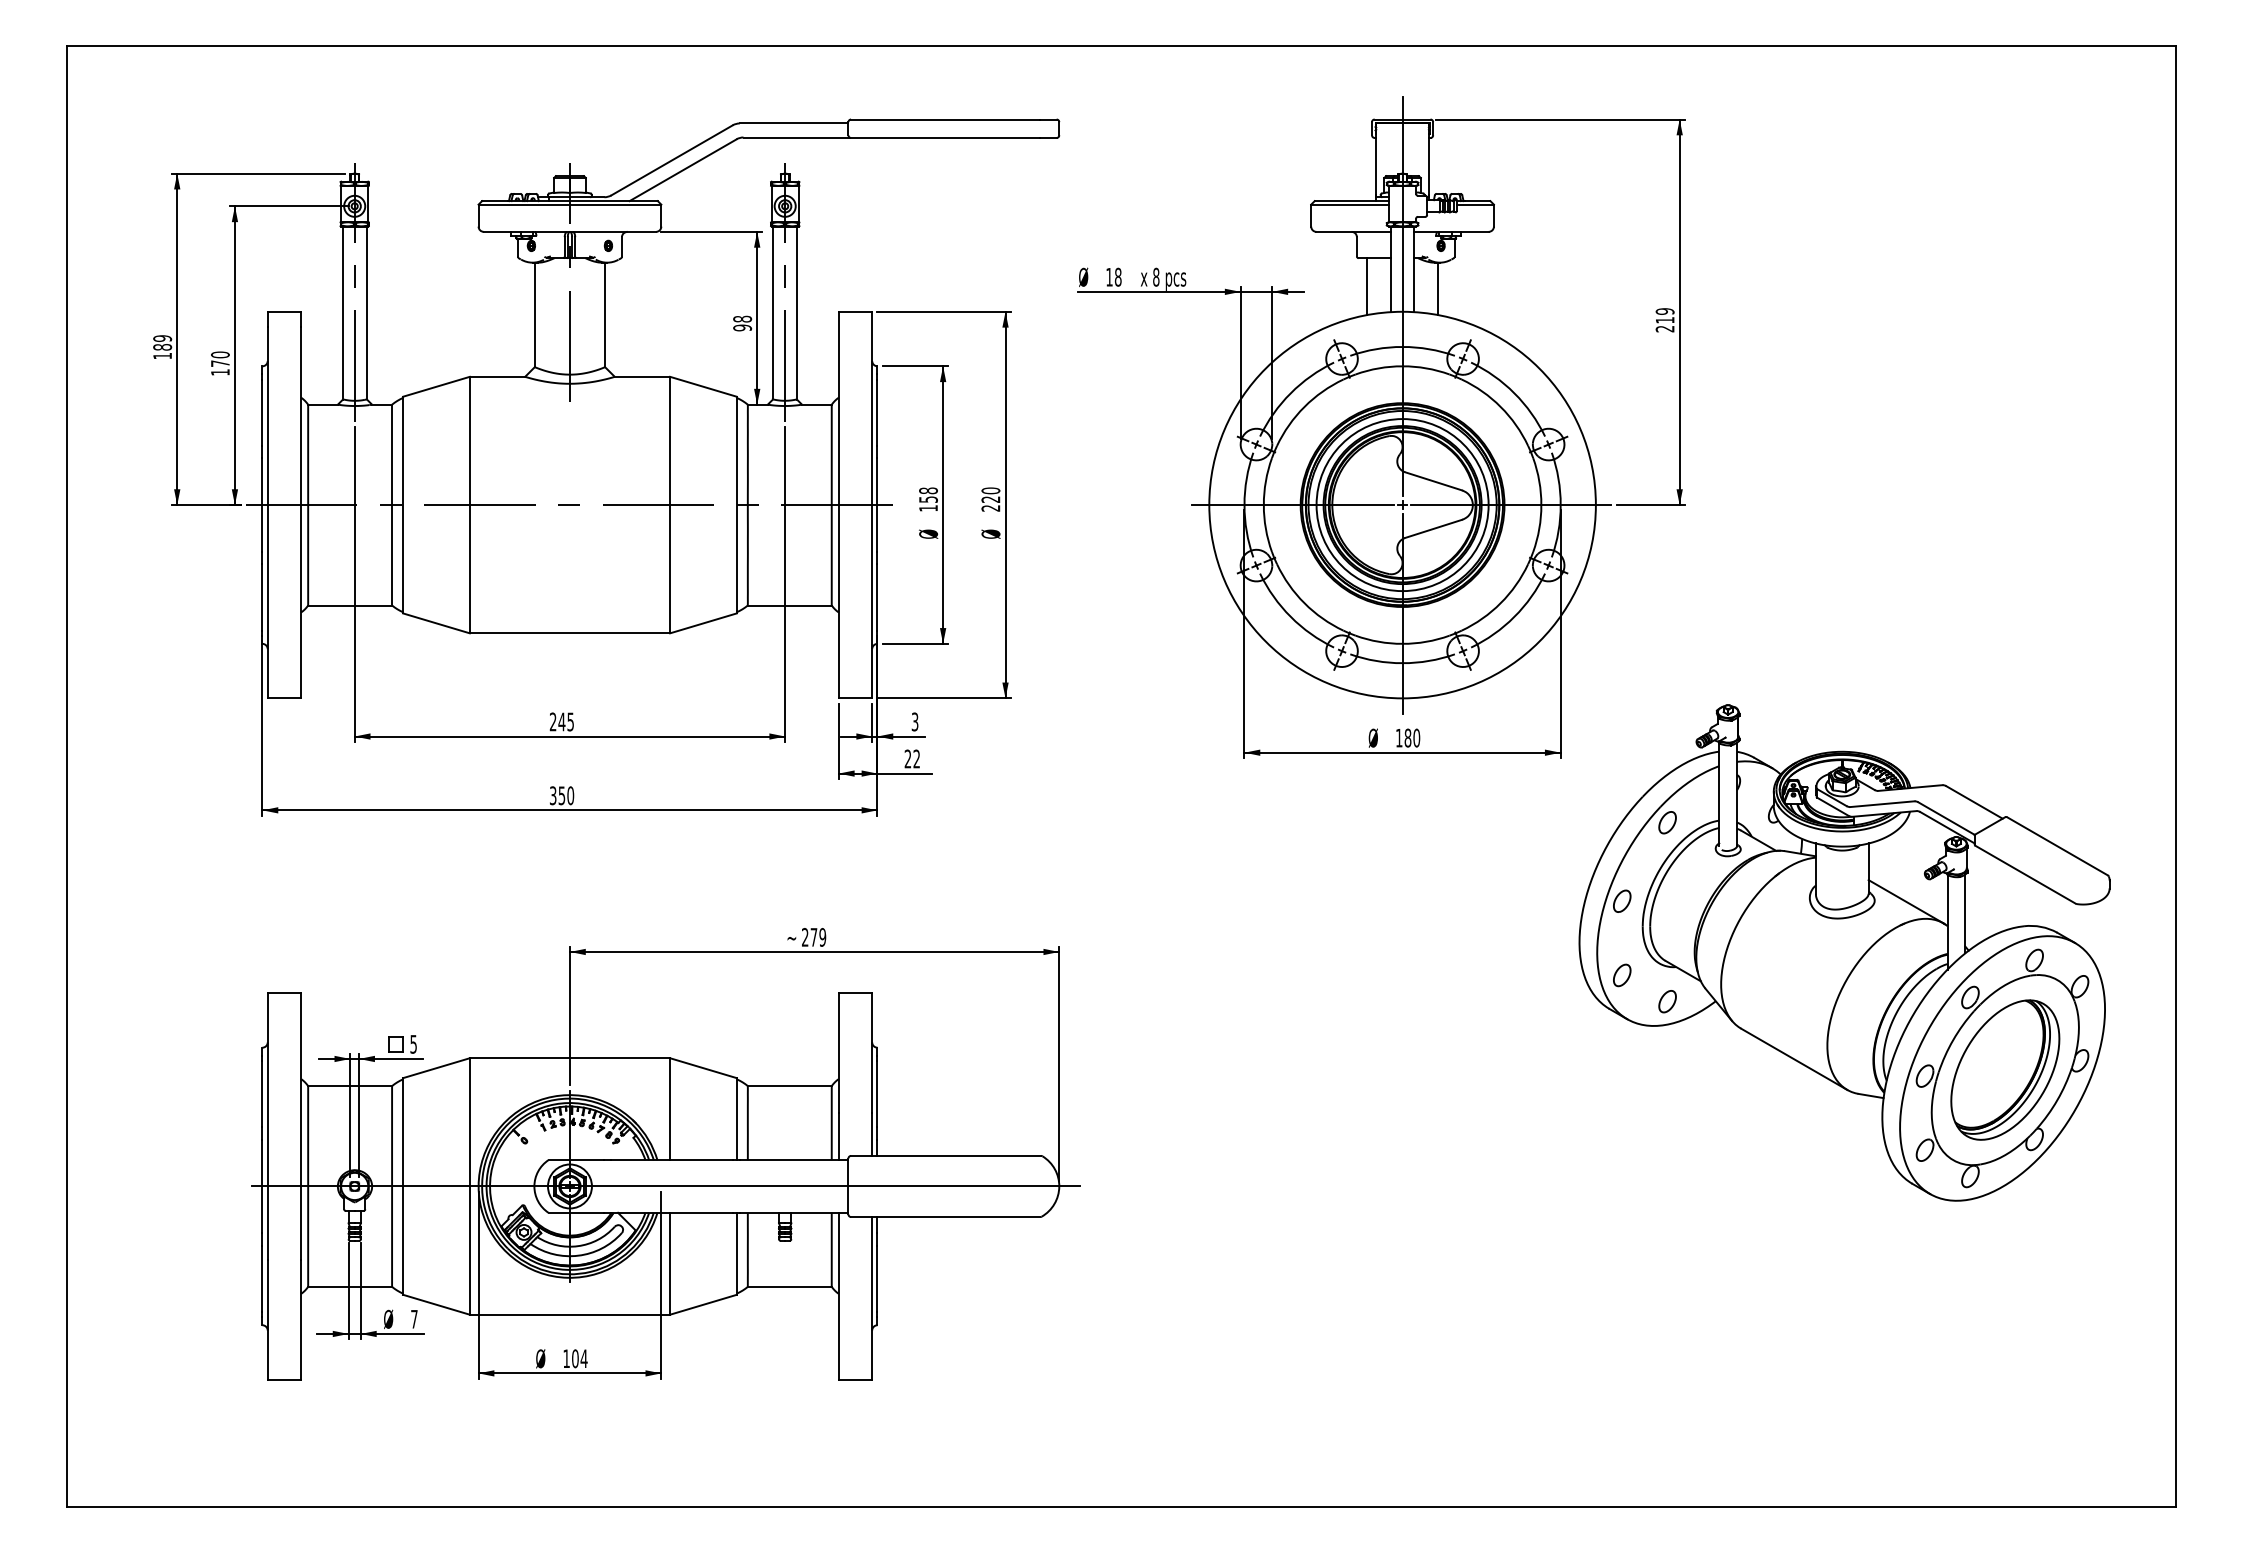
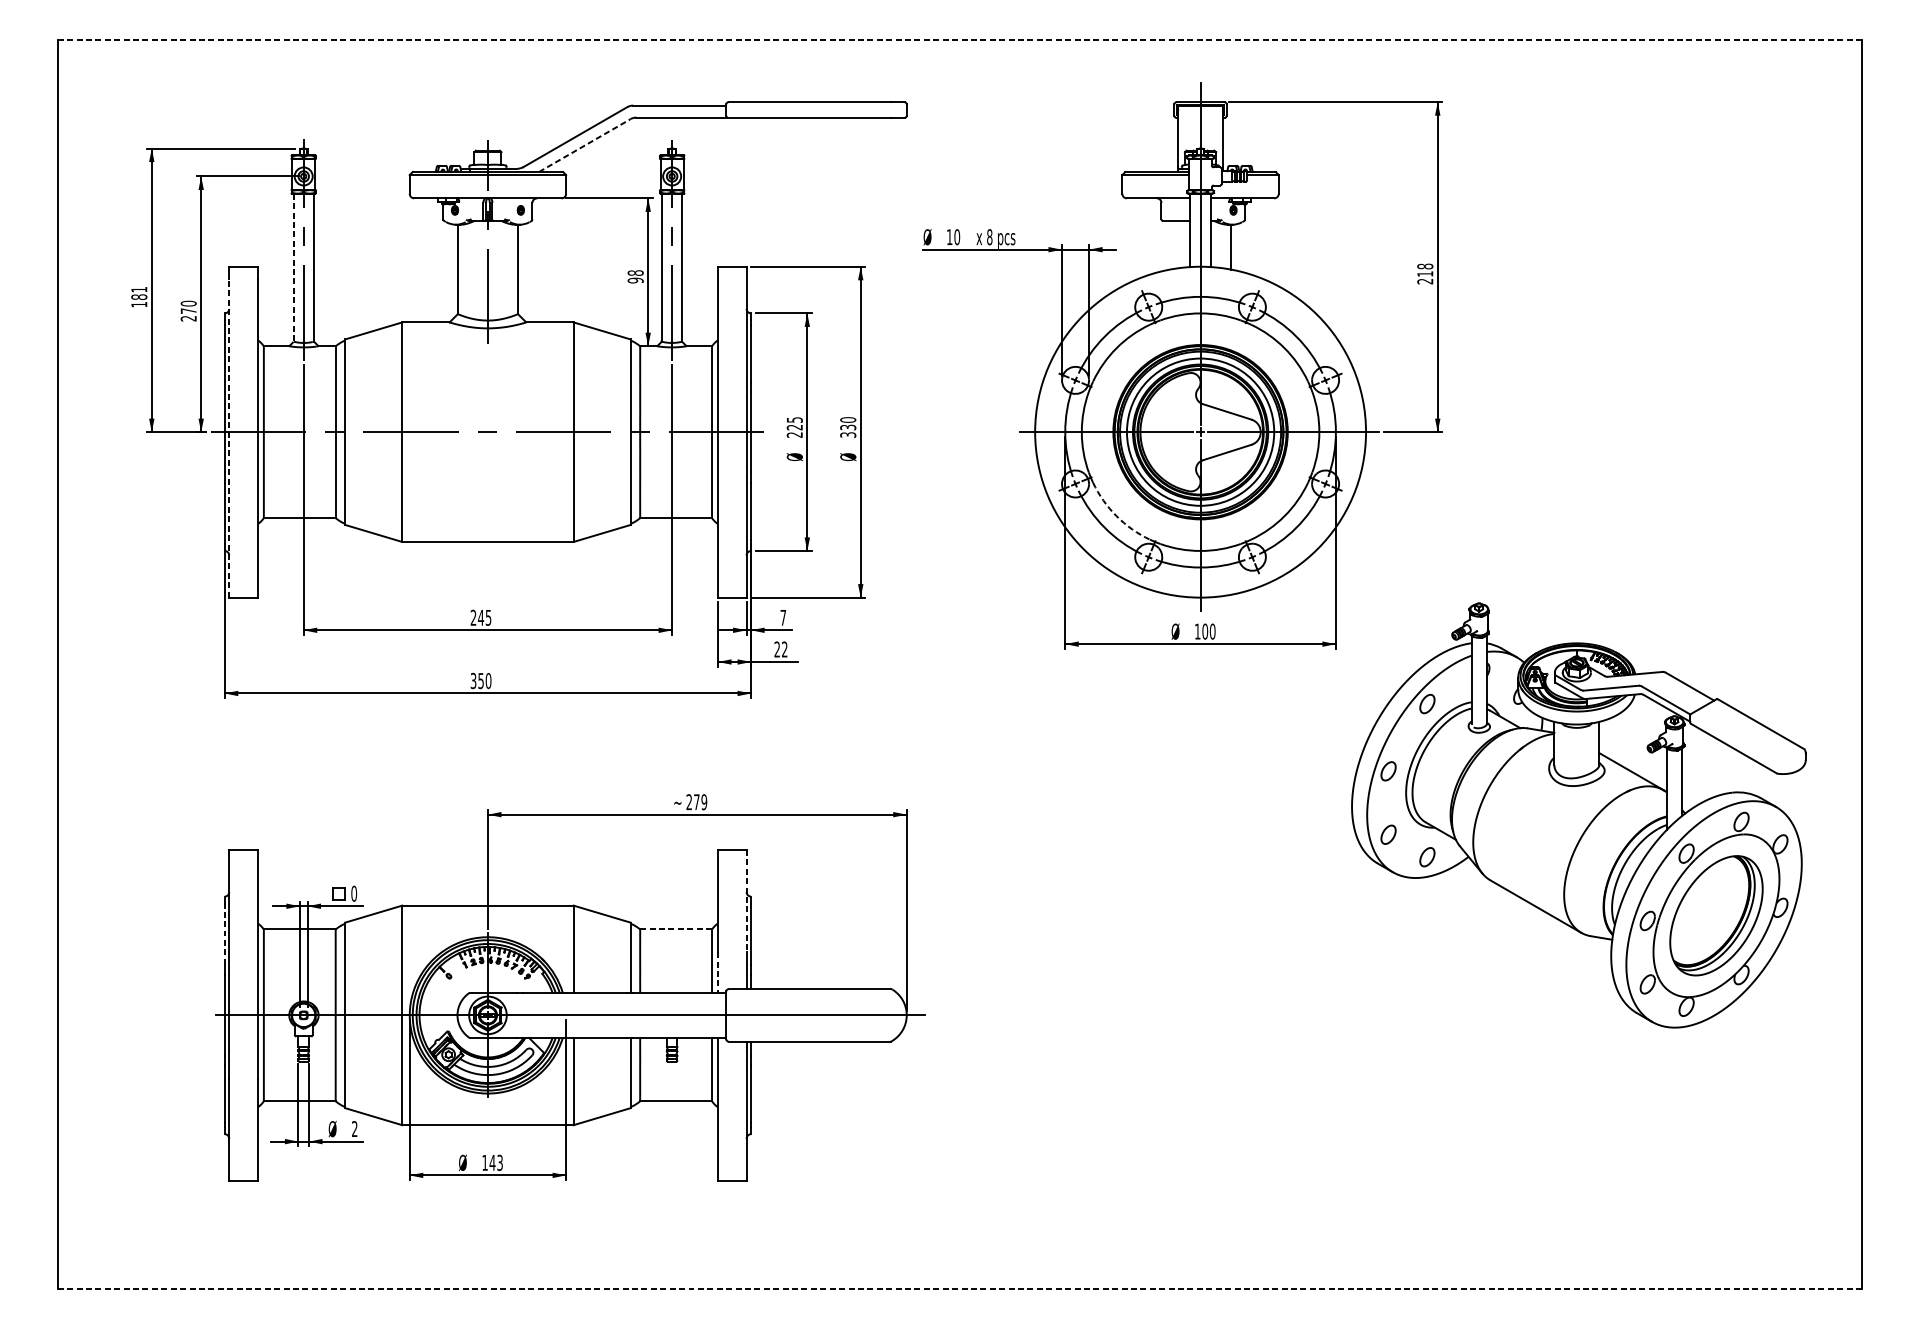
line: (1121, 46) -> (960, 39), solid -> dashed
line: (683, 170) -> (585, 145), solid -> dashed
text: (1117, 277) -> (956, 237), 18 -> 10
line: (1367, 286) -> (1170, 245), removed
text: (1665, 311) -> (1425, 266), 219 -> 218
line: (342, 313) -> (293, 268), solid -> dashed
text: (162, 338) -> (139, 289), 189 -> 181
text: (220, 372) -> (188, 318), 170 -> 270
text: (928, 499) -> (794, 427), 158 -> 225
text: (990, 503) -> (847, 430), 220 -> 330
line: (267, 512) -> (229, 438), solid -> dashed
arc: (1304, 603) -> (1116, 516), solid -> dashed
text: (914, 721) -> (782, 617), 3 -> 7
text: (1407, 738) -> (1204, 631), 180 -> 100
text: (413, 1043) -> (354, 893), 5 -> 0
line: (872, 1052) -> (746, 900), solid -> dashed
line: (789, 1086) -> (675, 929), solid -> dashed
line: (262, 1093) -> (224, 935), solid -> dashed
line: (838, 1136) -> (717, 972), solid -> dashed
text: (414, 1318) -> (354, 1128), 7 -> 2
text: (579, 1358) -> (496, 1162), 104 -> 143
line: (1121, 1506) -> (960, 1289), solid -> dashed

